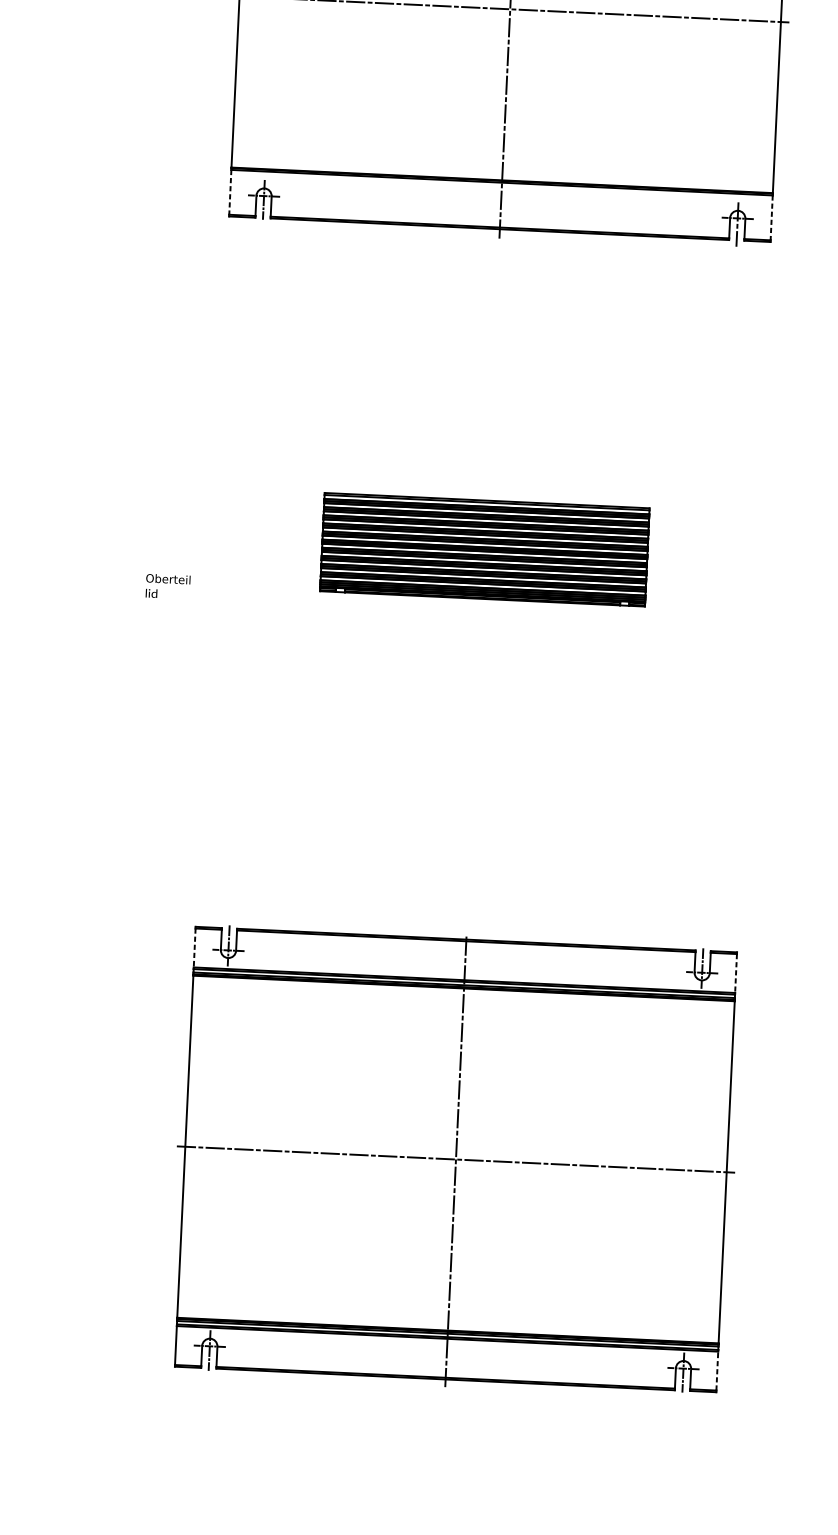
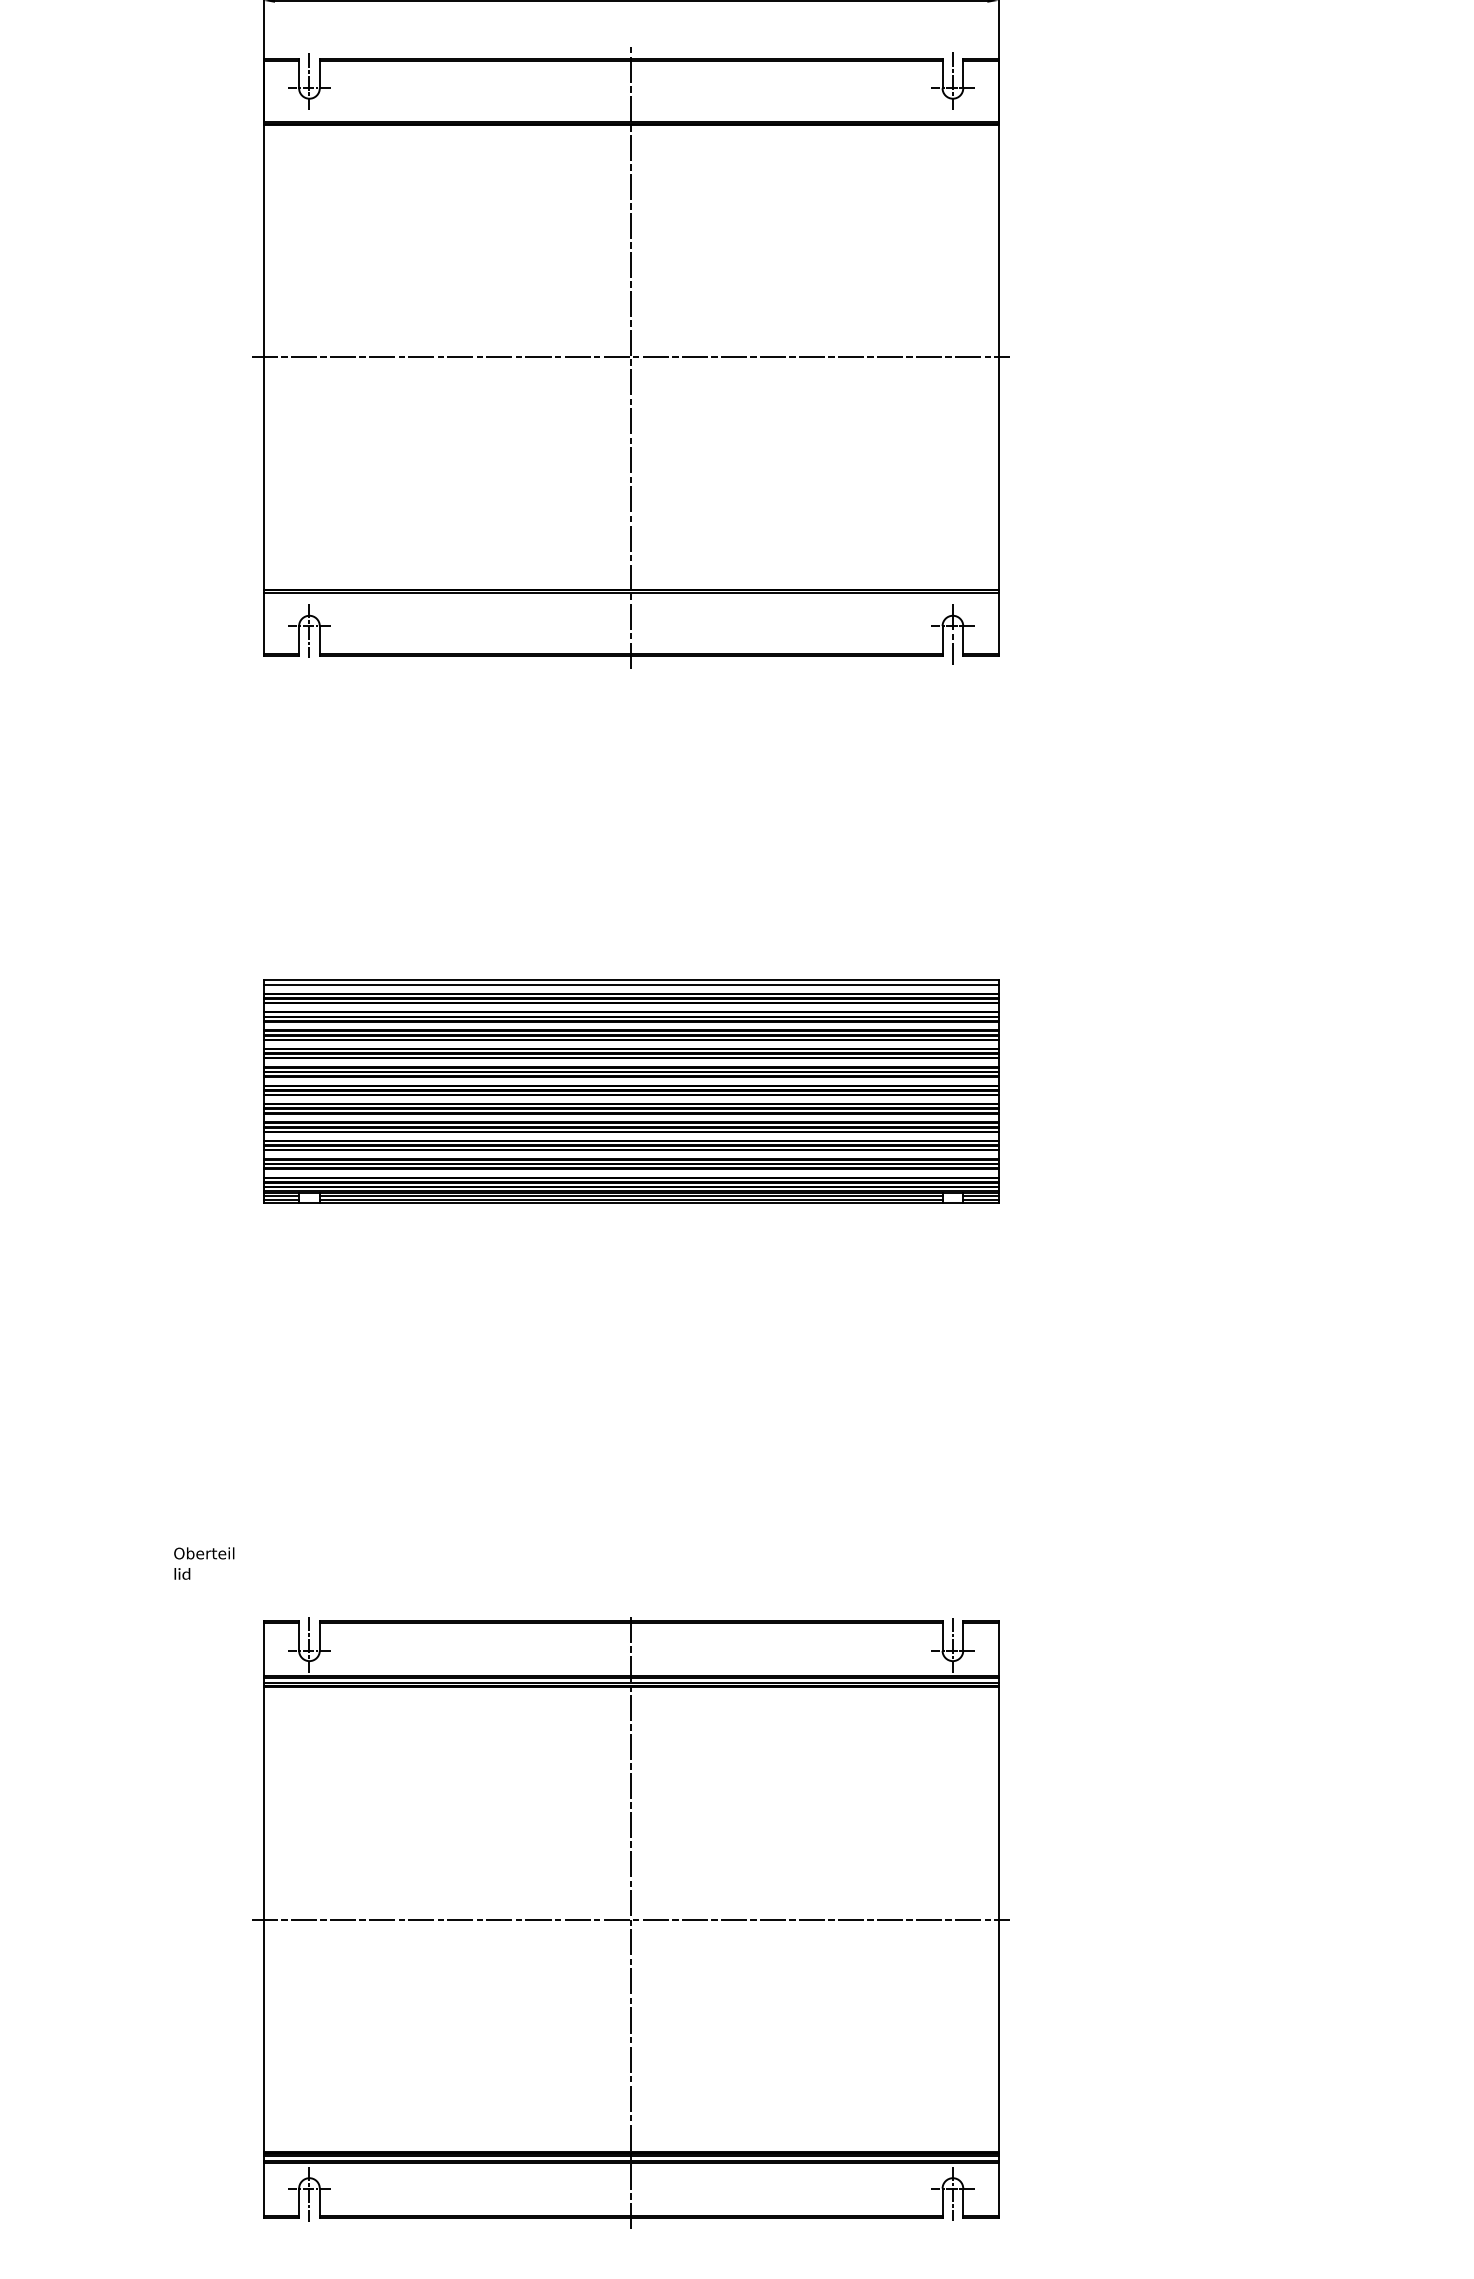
line: (230, 192) -> (263, 623), dashed -> solid
line: (771, 218) -> (998, 623), dashed -> solid
part: (484, 549) -> (631, 1091), size x1.67
text: (168, 586) -> (204, 1563), moved
line: (194, 948) -> (263, 1650), dashed -> solid
line: (735, 974) -> (998, 1650), dashed -> solid
line: (717, 1370) -> (998, 2189), dashed -> solid

